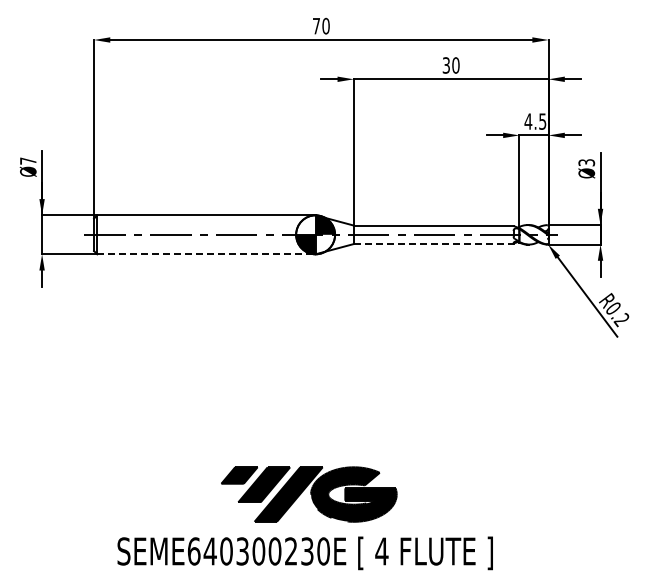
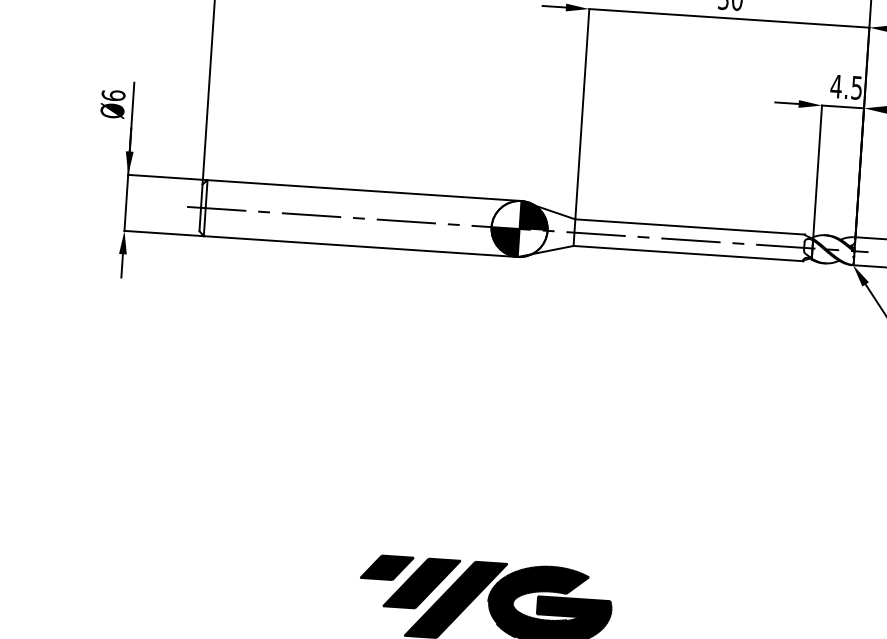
text: (28, 160) -> (113, 94), Ø7 -> Ø6
line: (433, 244) -> (688, 254), dashed -> solid
line: (206, 254) -> (360, 246), dashed -> solid

